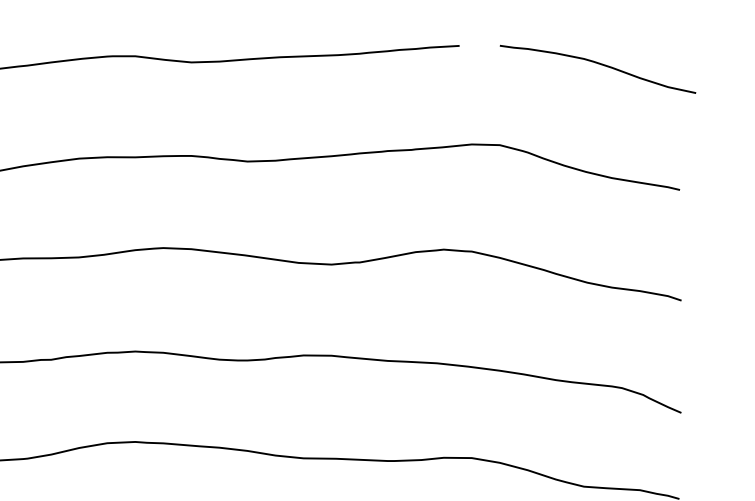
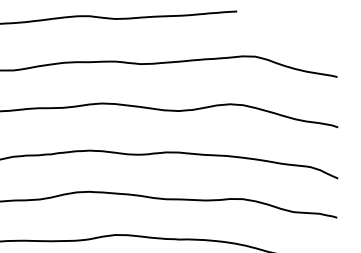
curve: (596, 65) -> (299, 20), removed

